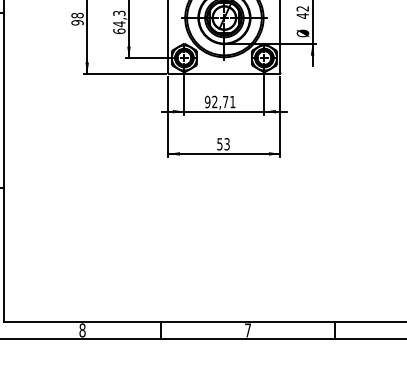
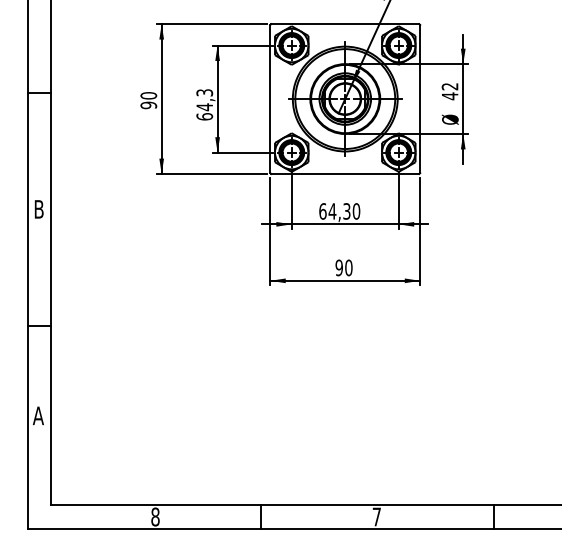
text: (77, 15) -> (148, 95), 98 -> 90
text: (220, 102) -> (339, 211), 92,71 -> 64,30
text: (223, 143) -> (343, 267), 53 -> 90

